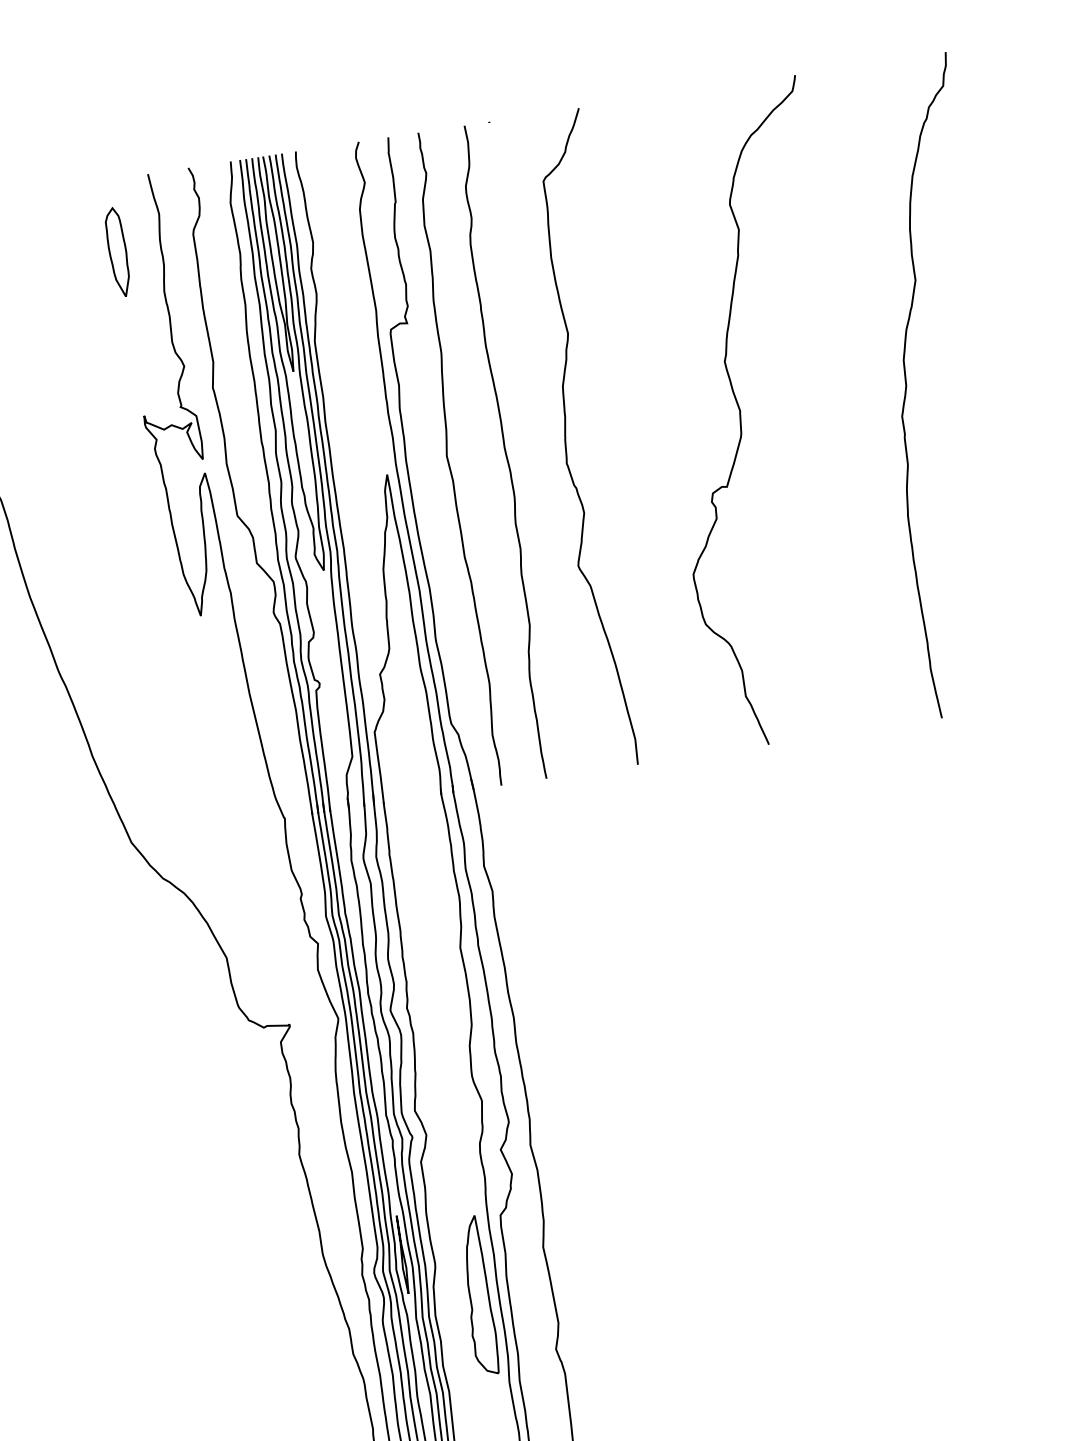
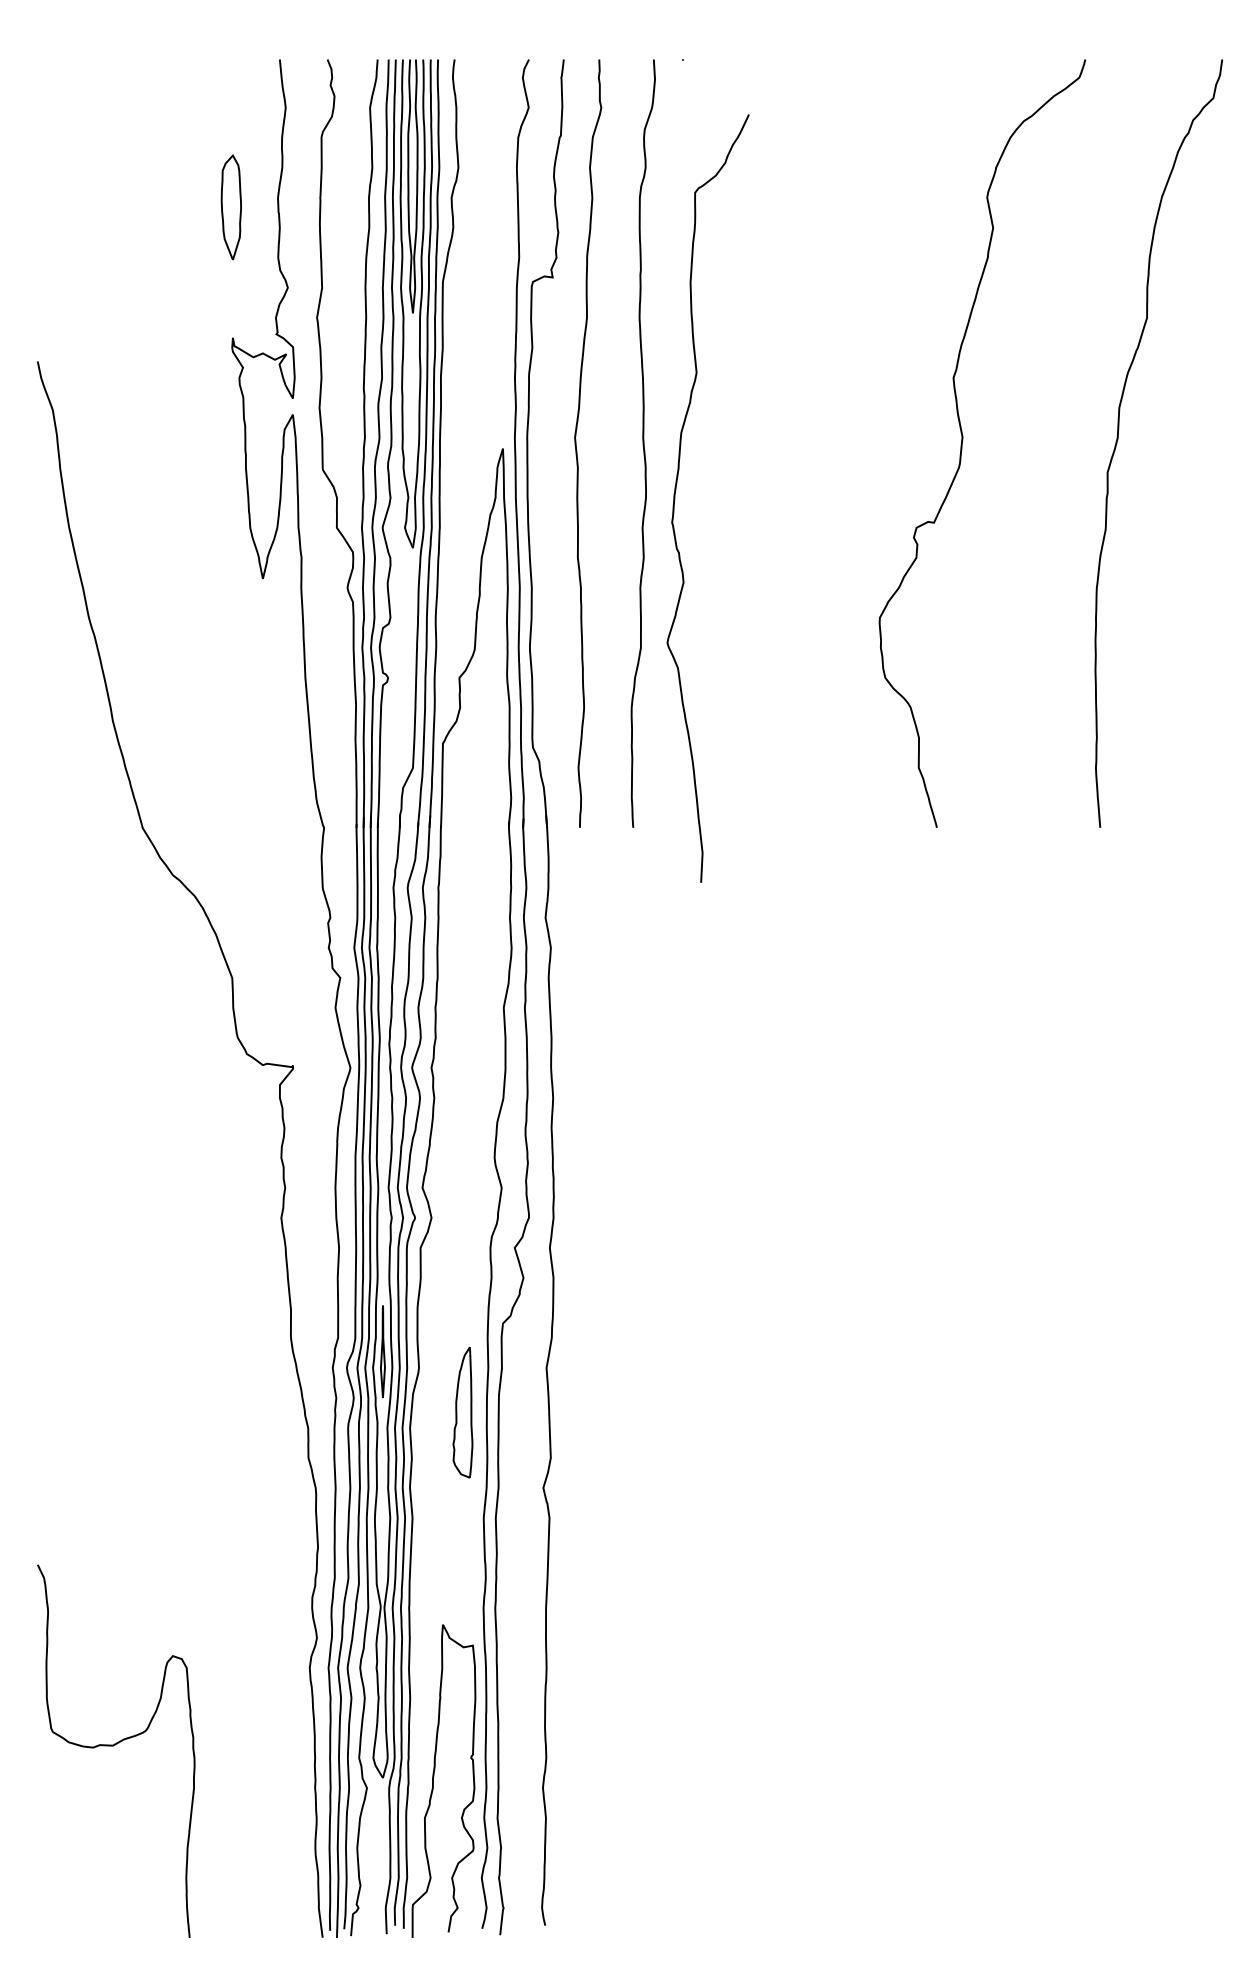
part: (117, 252) -> (230, 207), moved
curve: (741, 413) -> (963, 440), moved
curve: (566, 442) -> (675, 498), moved
part: (477, 1295) -> (462, 1412), size x0.7

